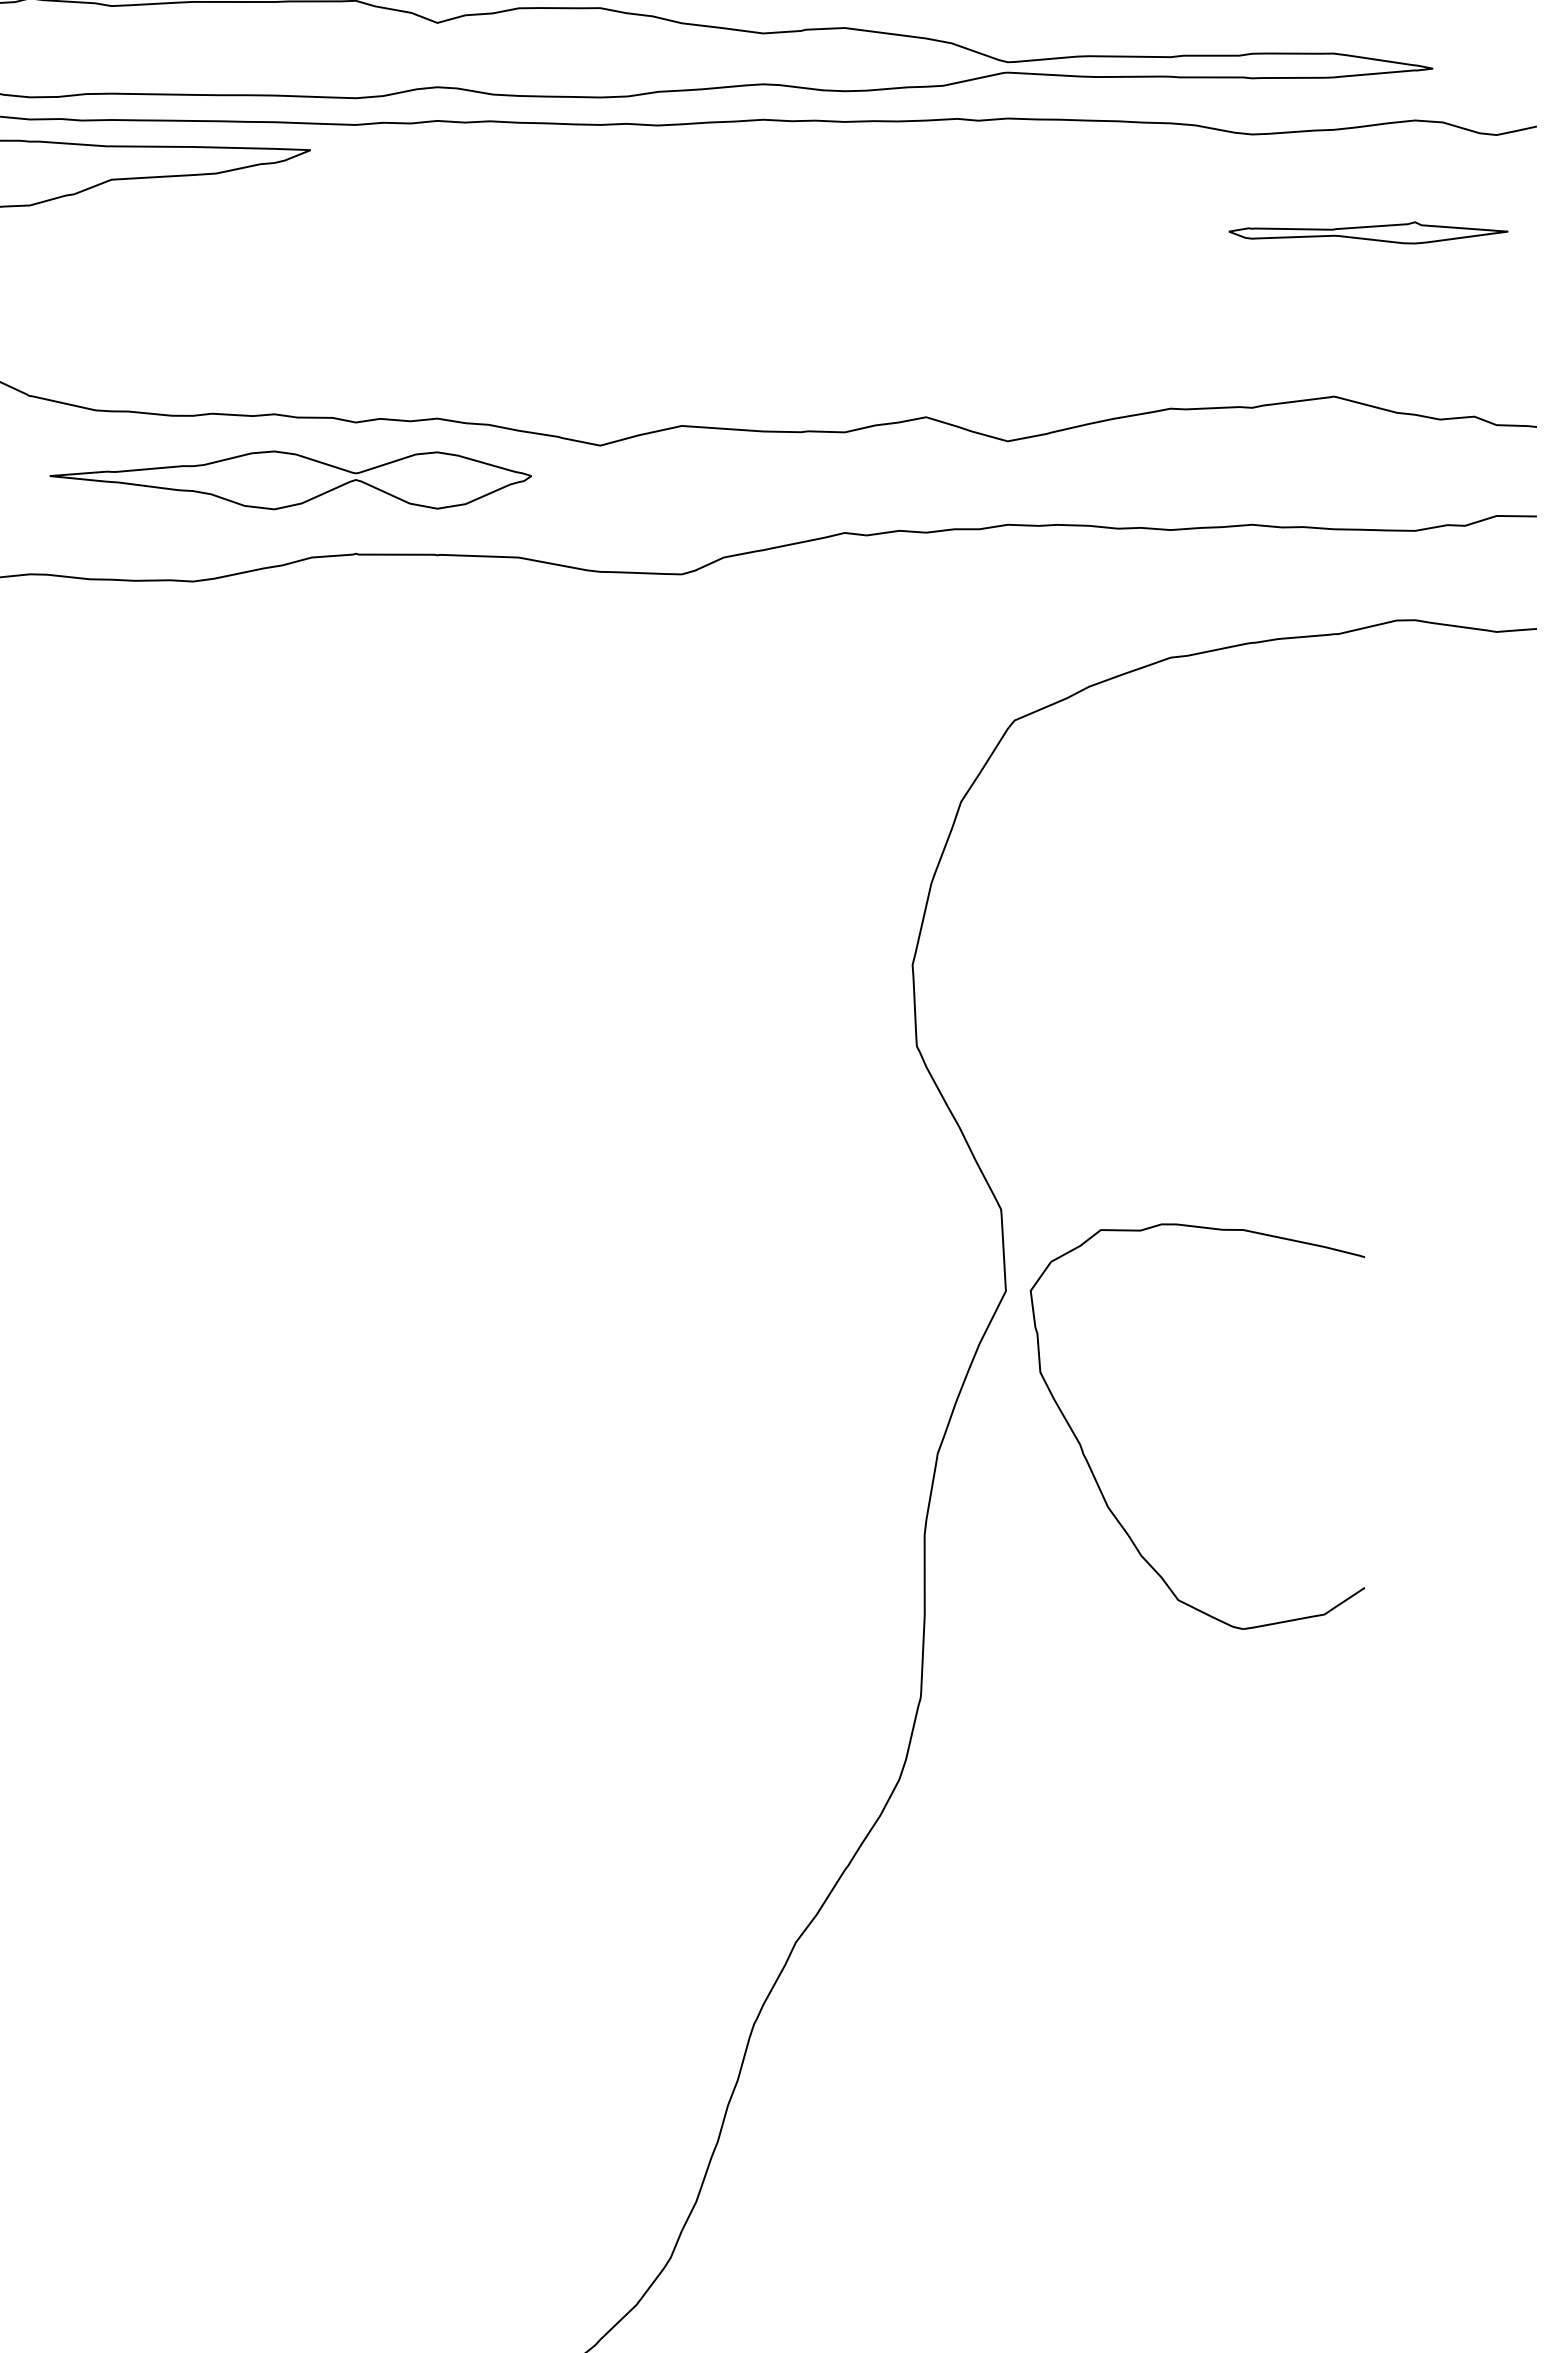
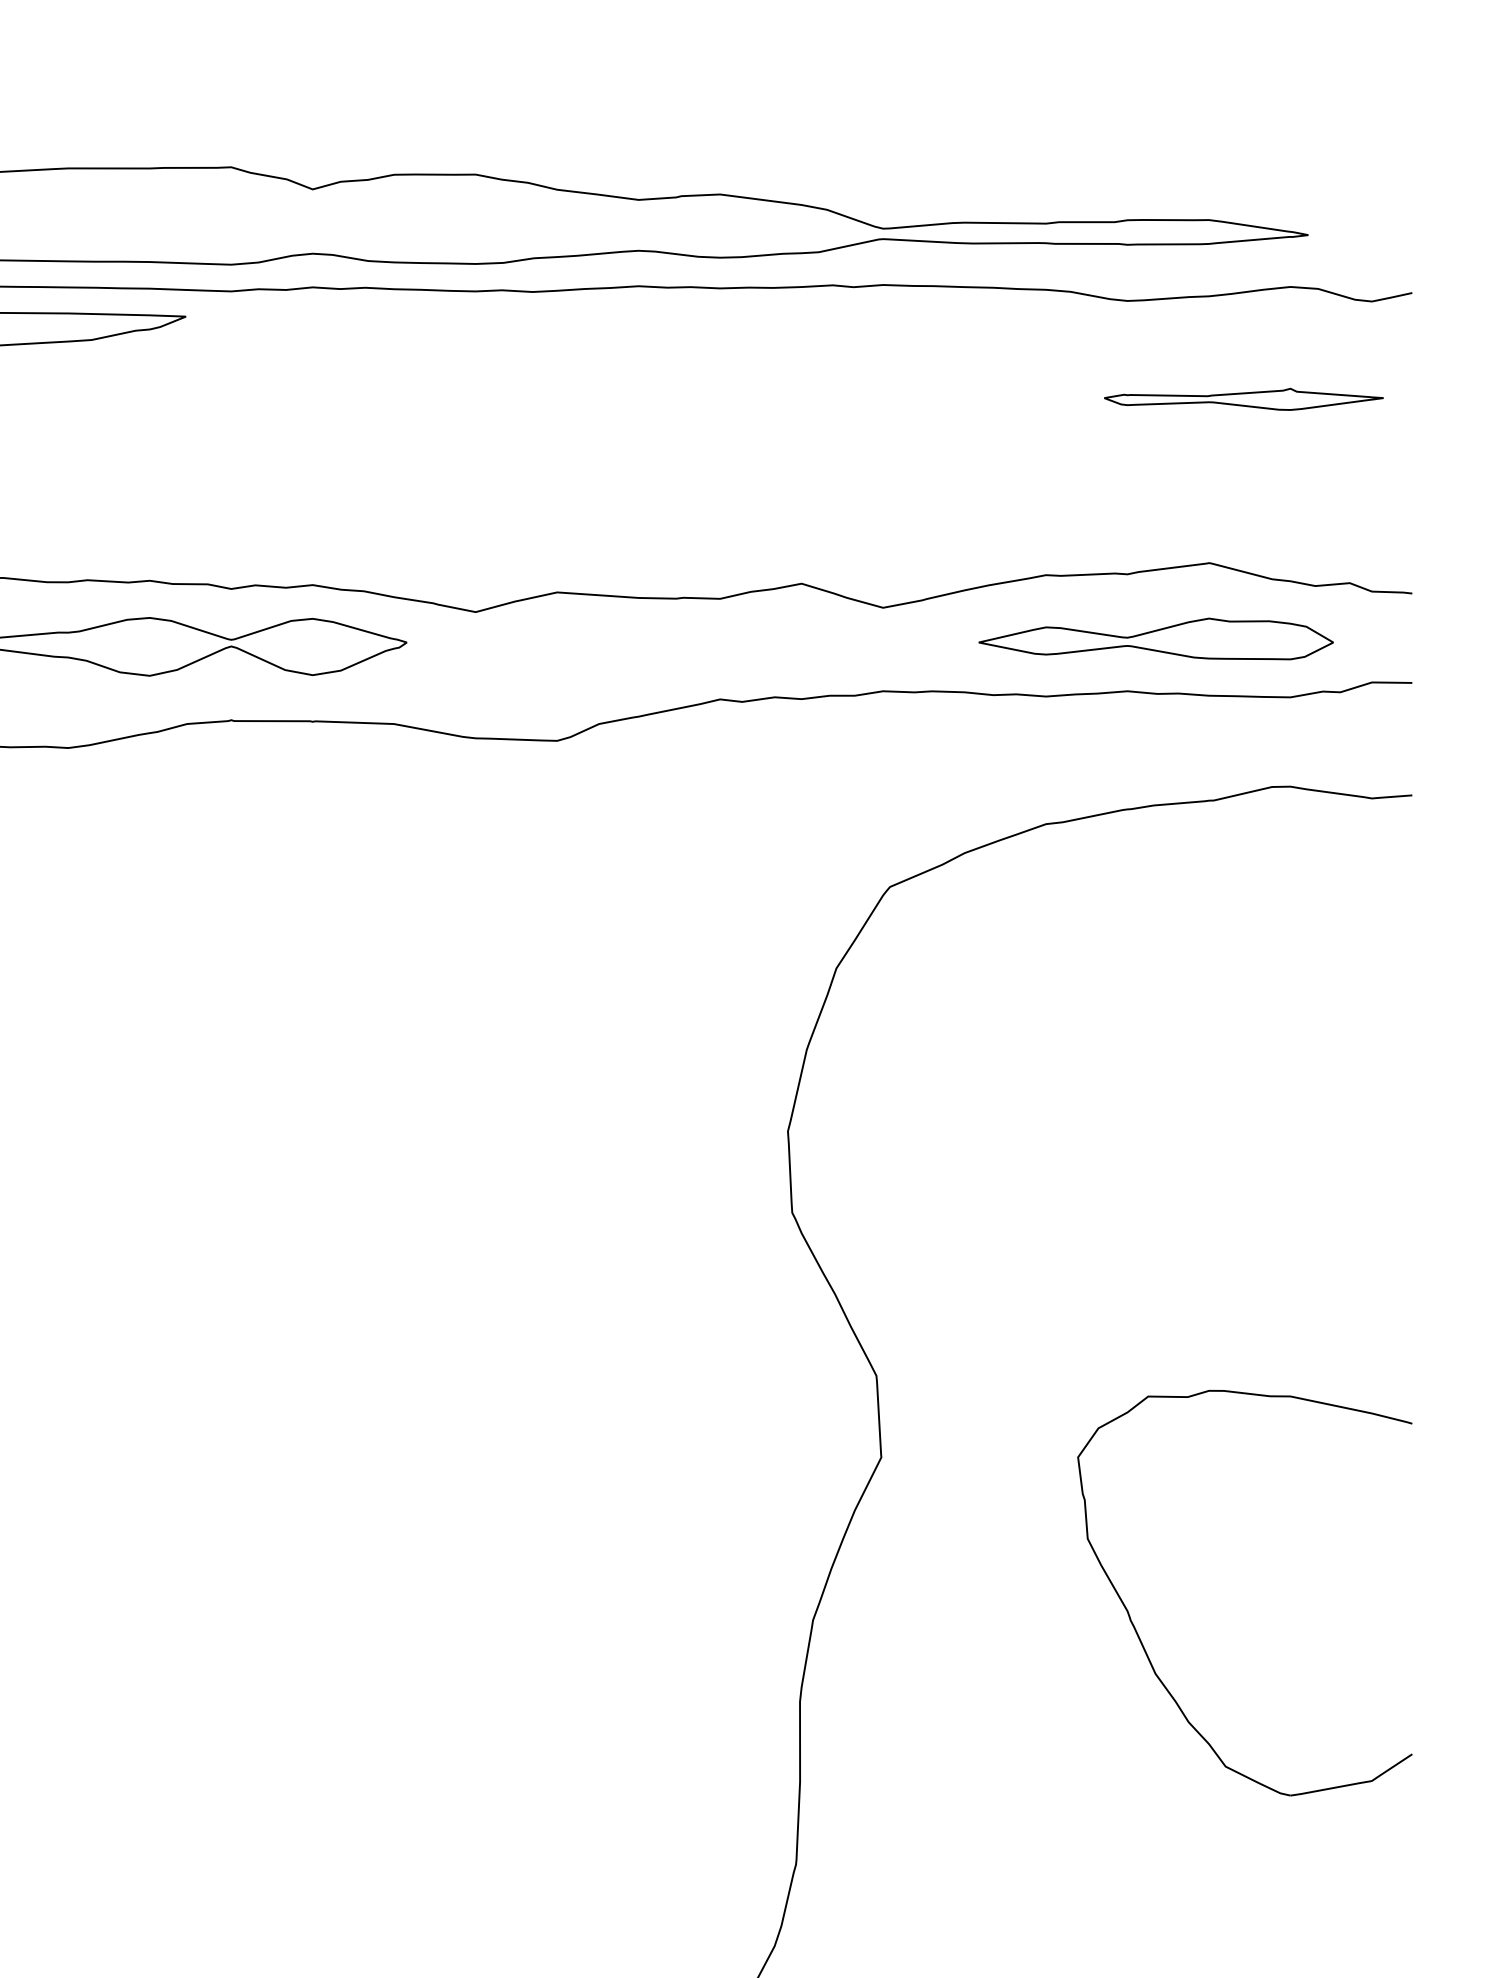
part: (1280, 472) -> (1155, 638), added
part: (1094, 1474) -> (1141, 1640), moved

